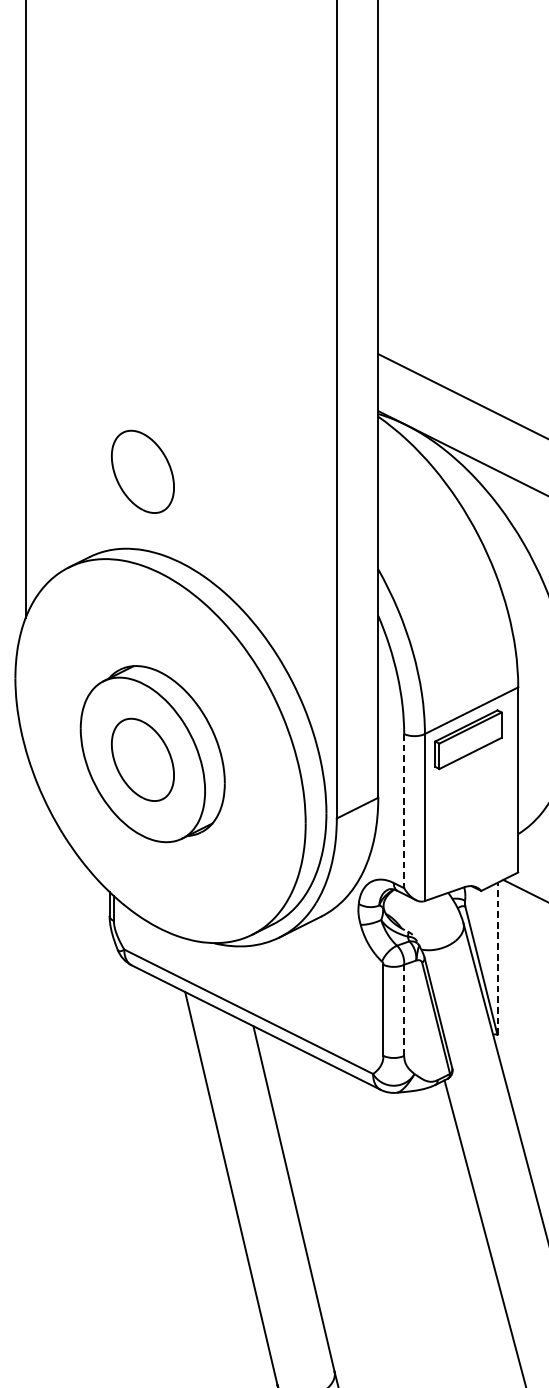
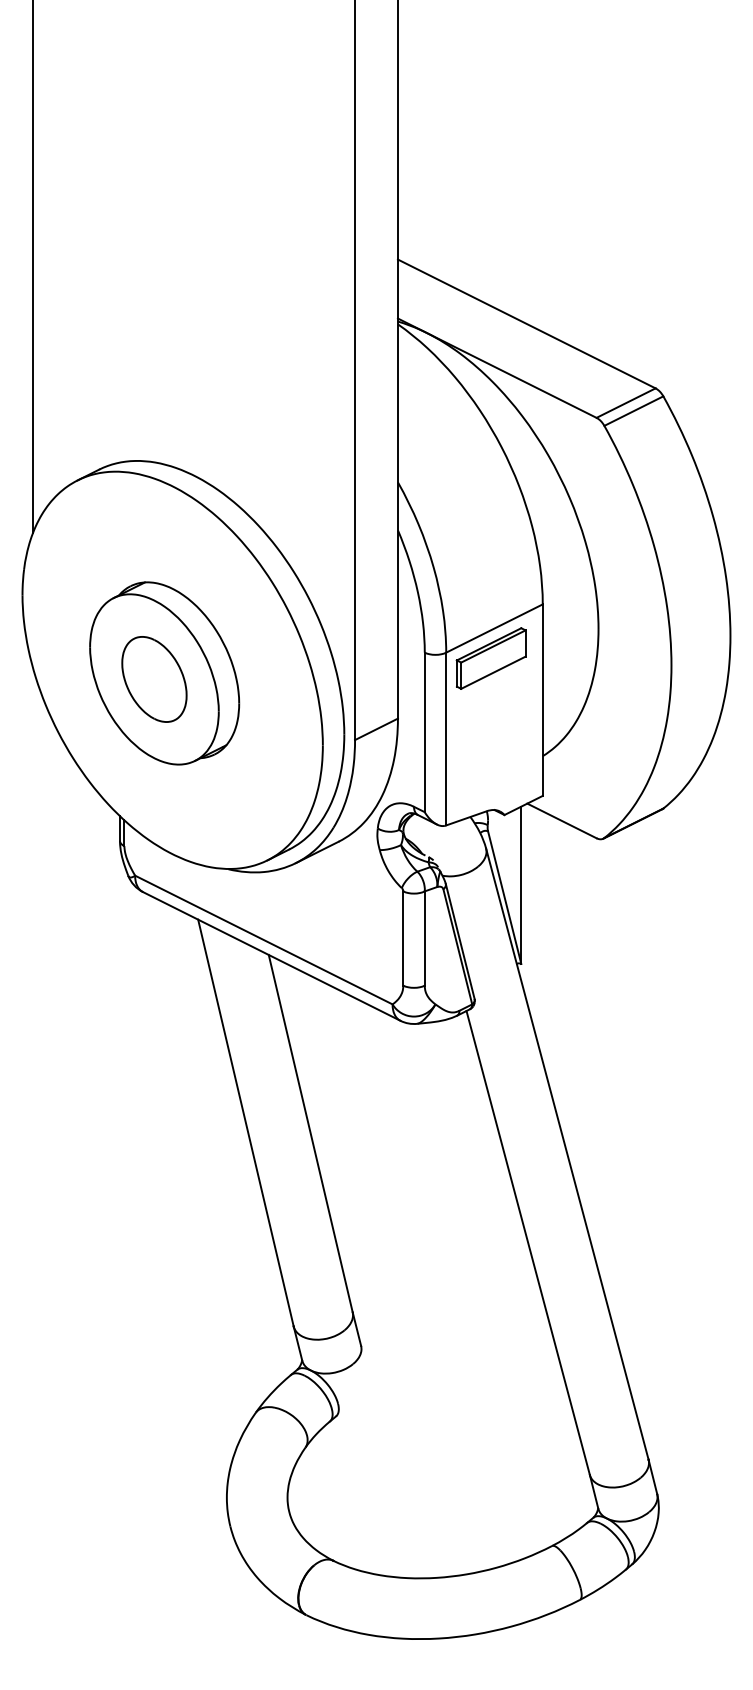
part: (142, 471) -> (154, 381), removed
line: (403, 811) -> (424, 732), dashed -> solid
line: (497, 959) -> (521, 885), dashed -> solid
line: (403, 1010) -> (424, 938), dashed -> solid

